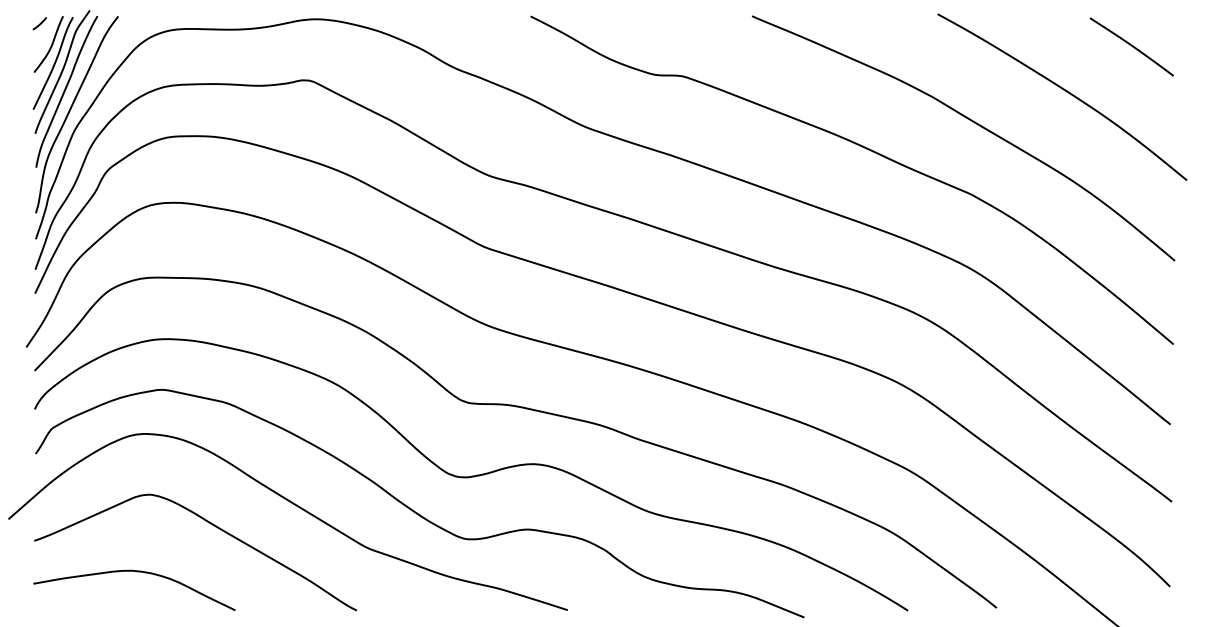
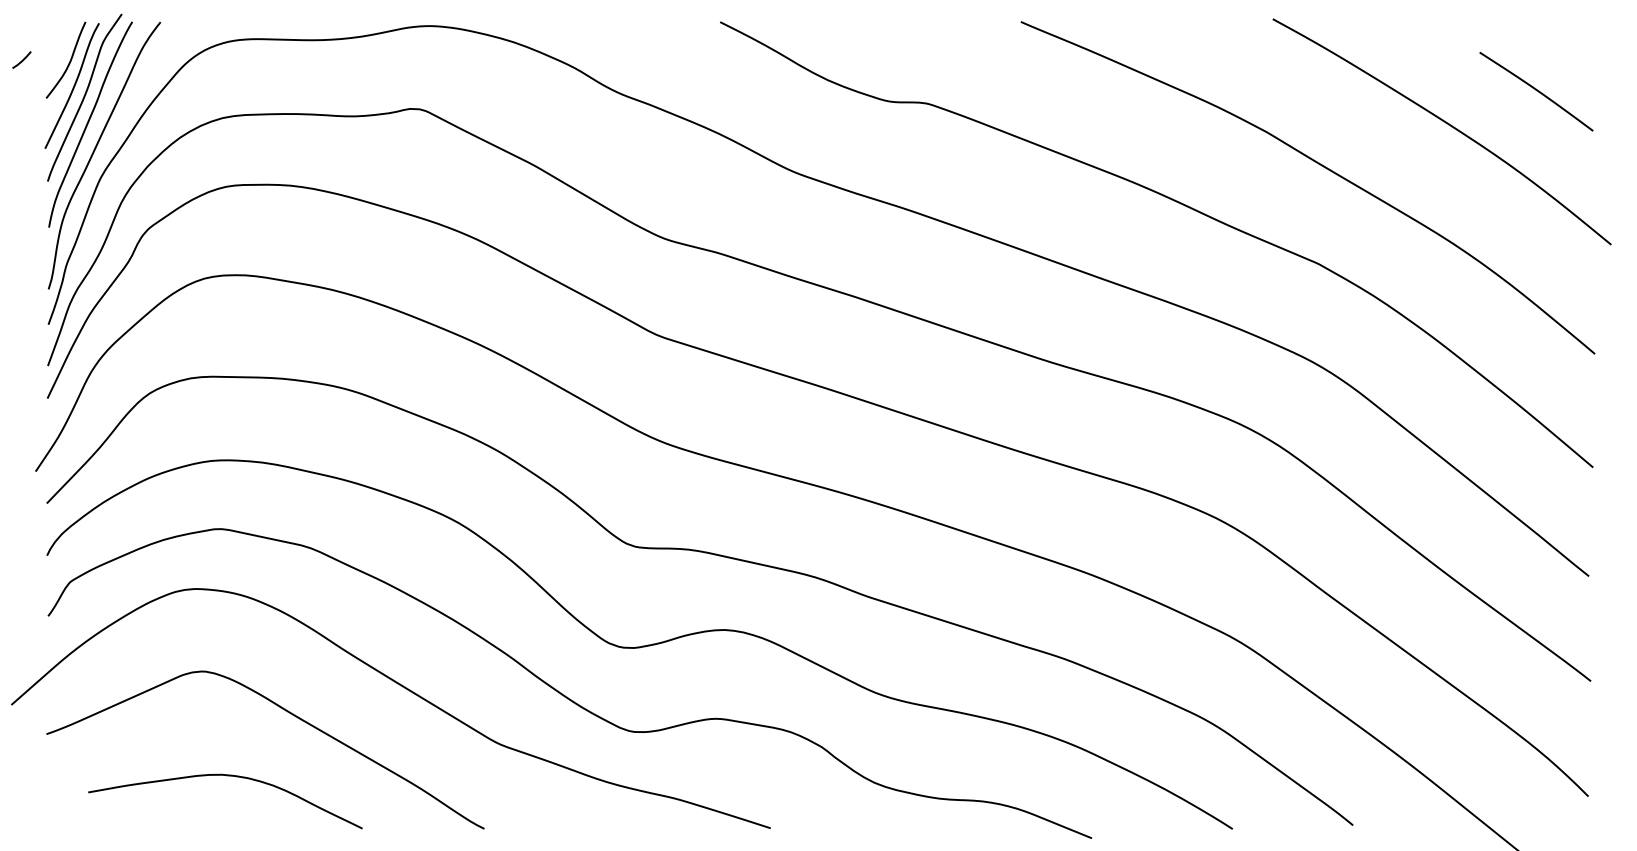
line: (40, 23) -> (22, 59), moved
curve: (1131, 46) -> (1536, 91), moved
curve: (135, 572) -> (226, 776), moved

